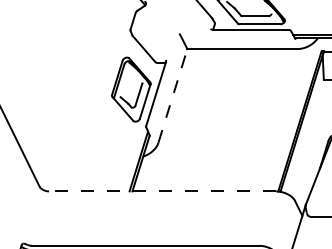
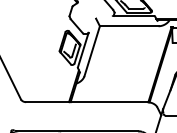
line: (173, 94) -> (92, 50), dashed -> solid
line: (162, 192) -> (86, 102), dashed -> solid

